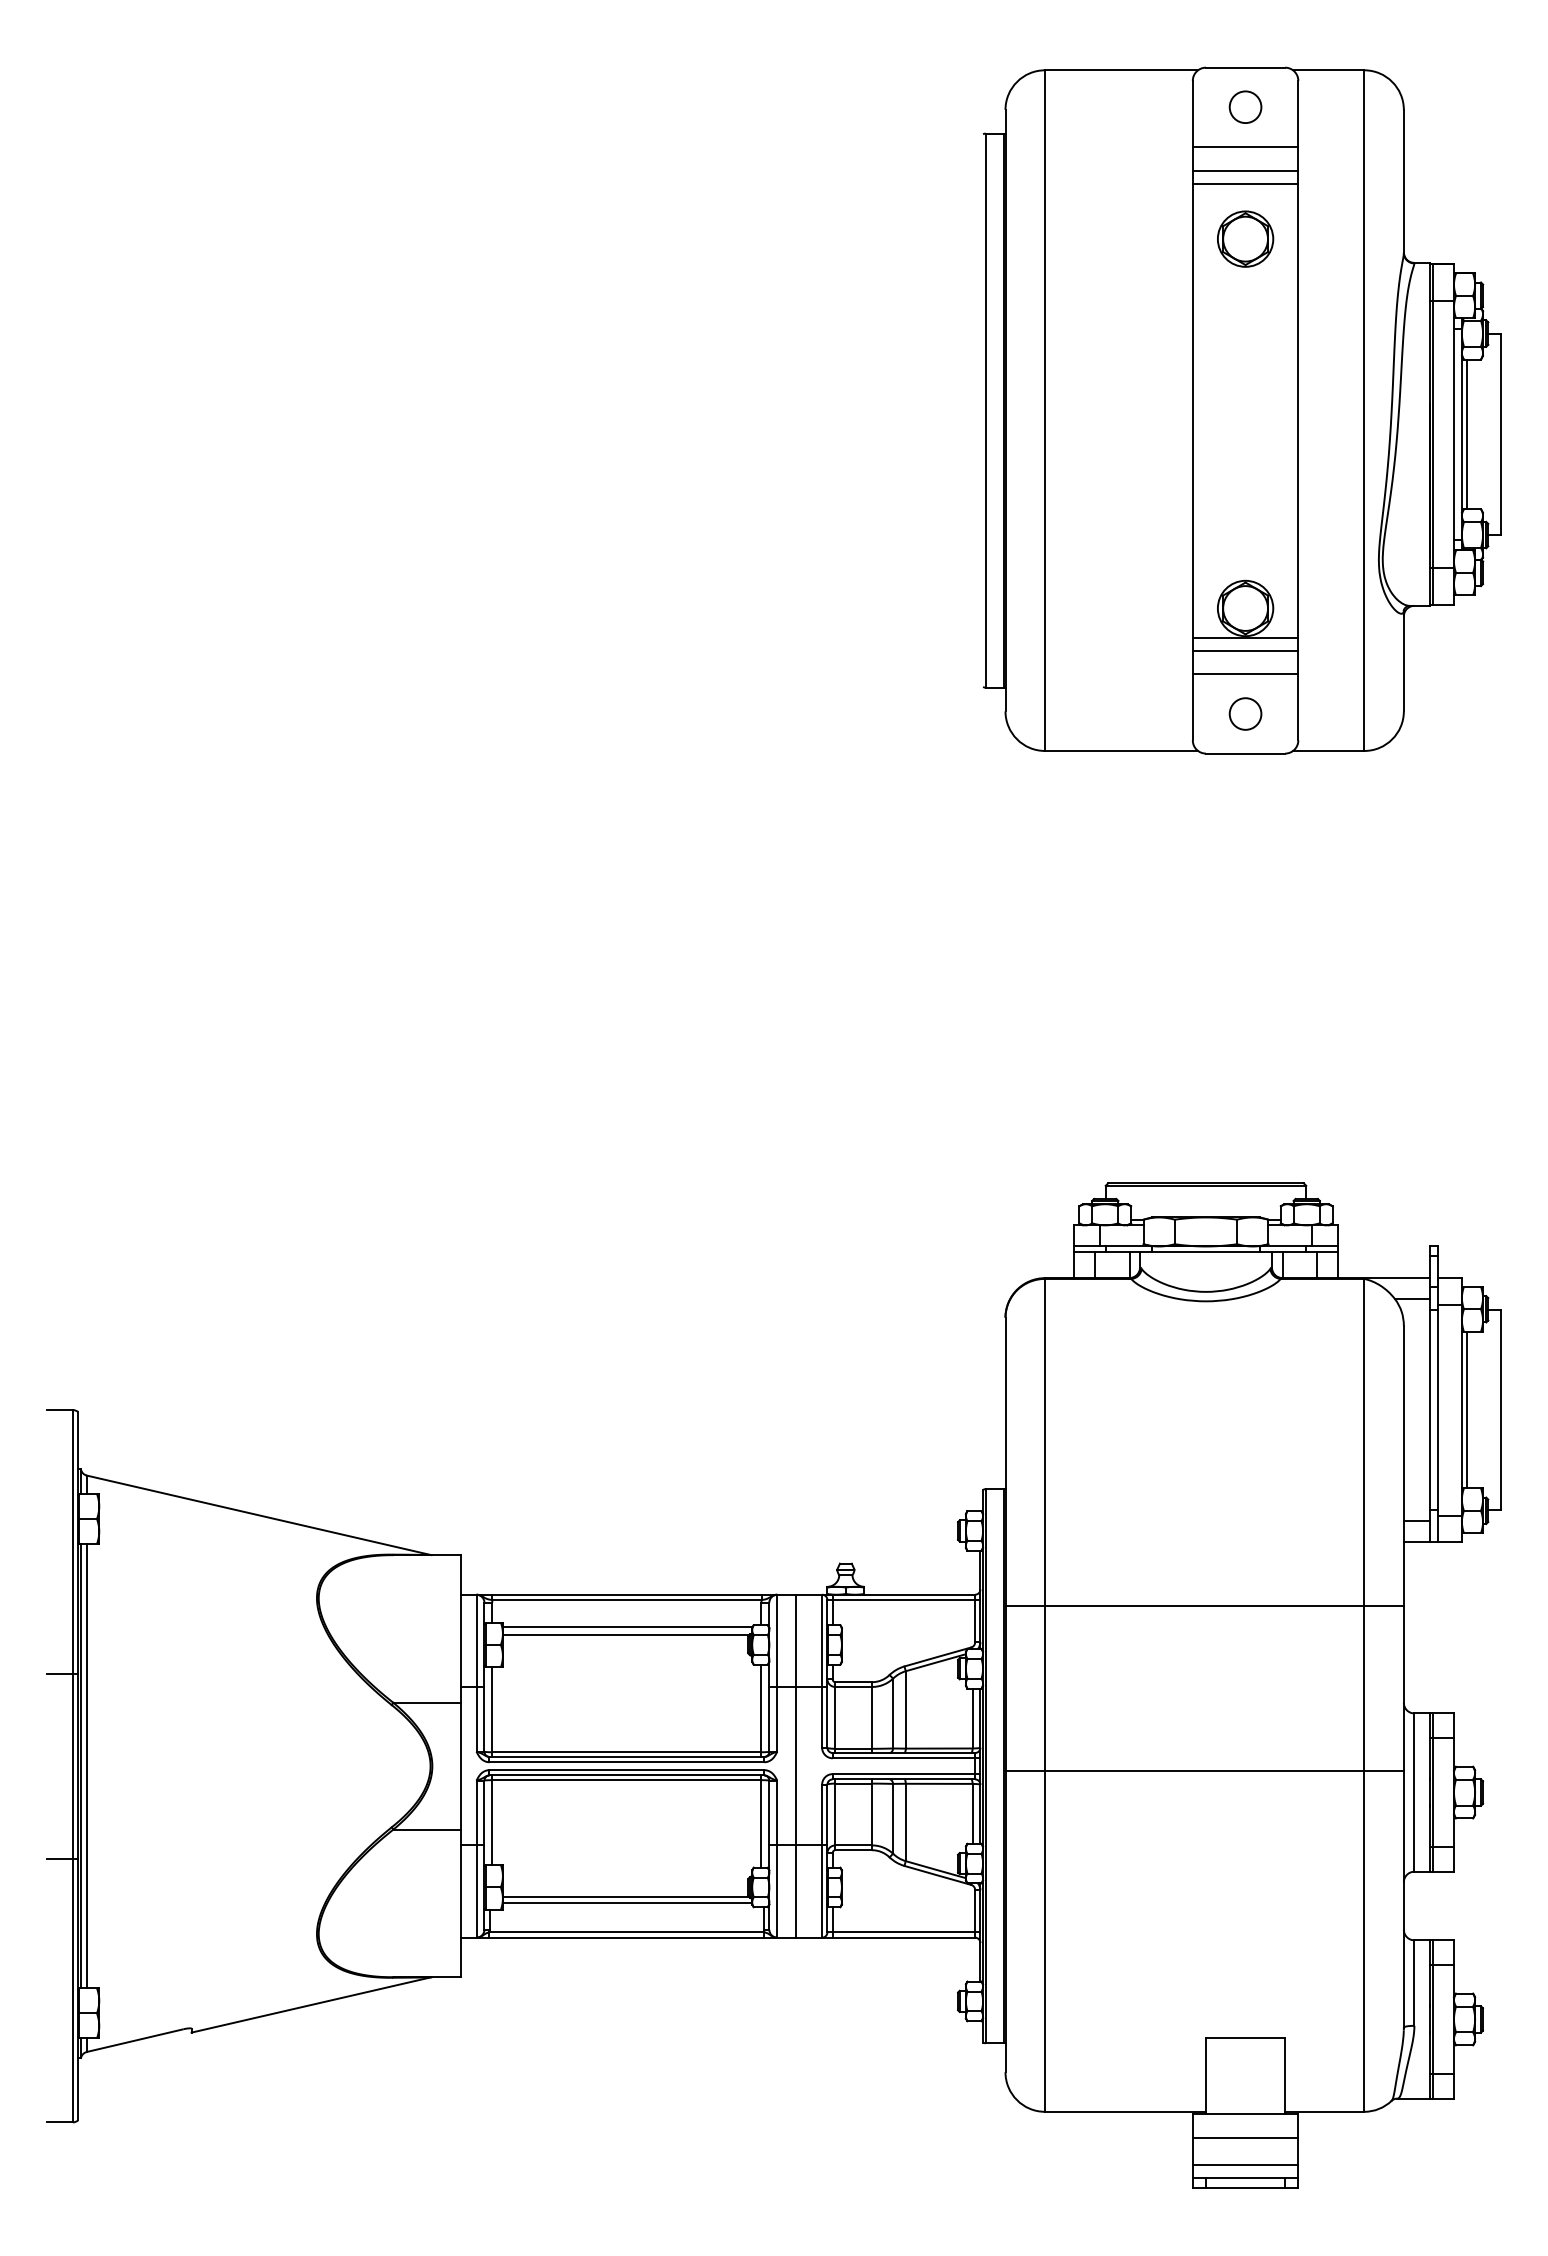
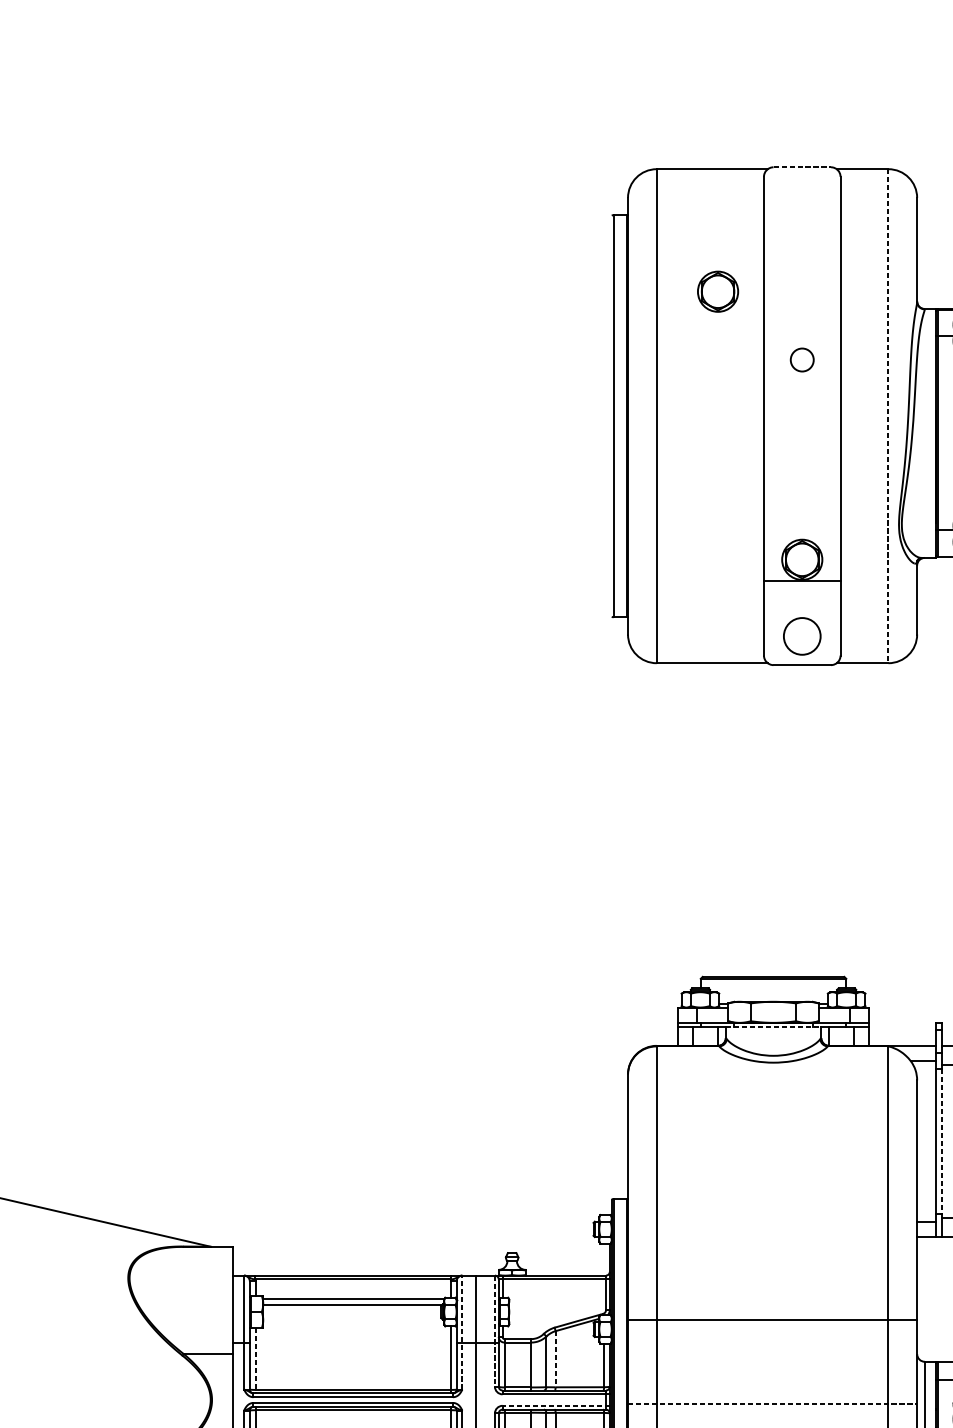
line: (1245, 67) -> (802, 167), solid -> dashed
circle: (1245, 106) -> (802, 359), moved
line: (1245, 146) -> (802, 224), removed
line: (1245, 170) -> (802, 241), removed
line: (1245, 183) -> (802, 251), removed
part: (1245, 238) -> (718, 291), moved
line: (1364, 411) -> (888, 416), solid -> dashed
line: (1245, 650) -> (802, 590), removed
line: (1245, 674) -> (802, 607), removed
circle: (1245, 713) -> (802, 636), size x1.6
line: (1206, 1251) -> (773, 1026), solid -> dashed
line: (1438, 1410) -> (942, 1141), solid -> dashed
line: (1204, 1606) -> (772, 1319), moved
line: (822, 1671) -> (495, 1331), solid -> dashed
line: (777, 1672) -> (462, 1332), solid -> dashed
line: (905, 1709) -> (555, 1358), solid -> dashed
line: (492, 1712) -> (255, 1361), solid -> dashed
line: (1205, 1771) -> (773, 1403), solid -> dashed
line: (906, 1774) -> (556, 1406), solid -> dashed

